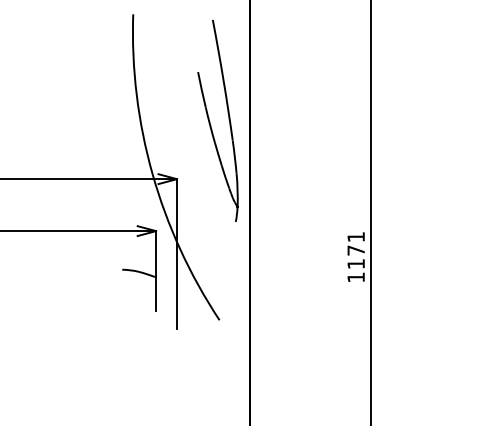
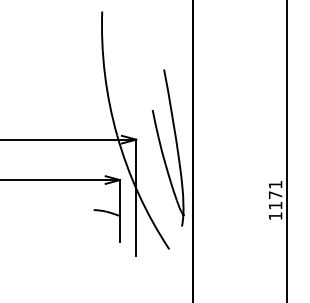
part: (210, 121) -> (162, 148), moved

